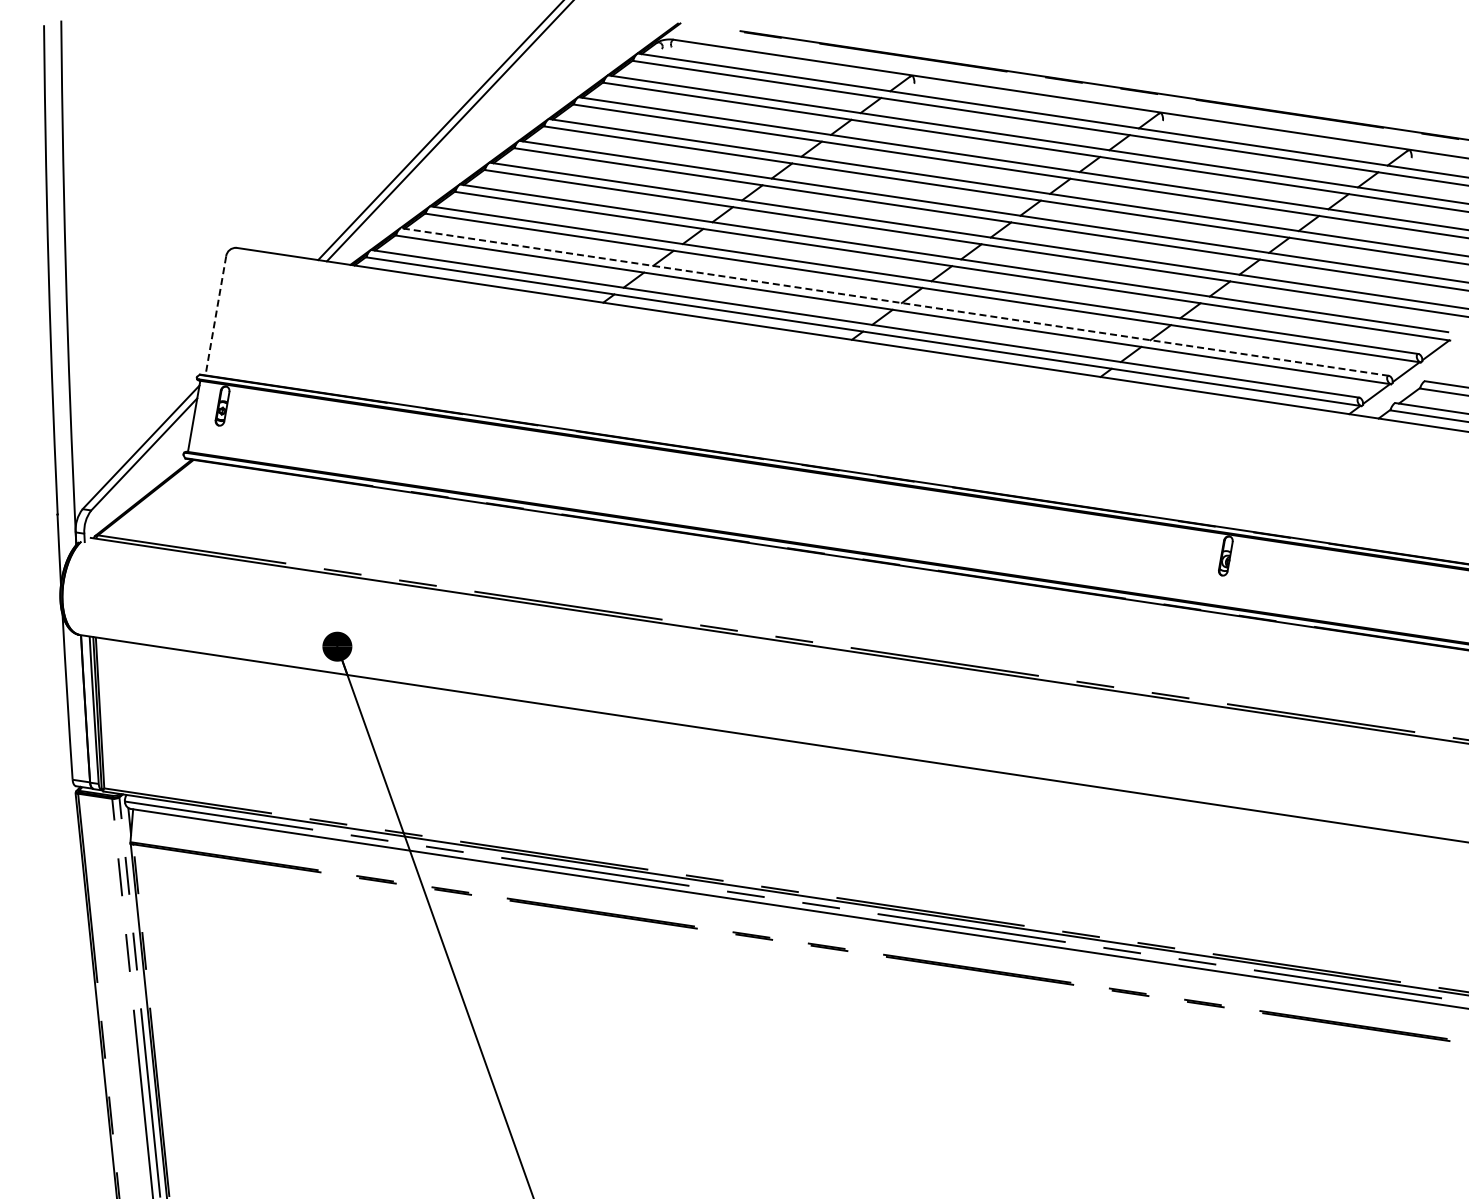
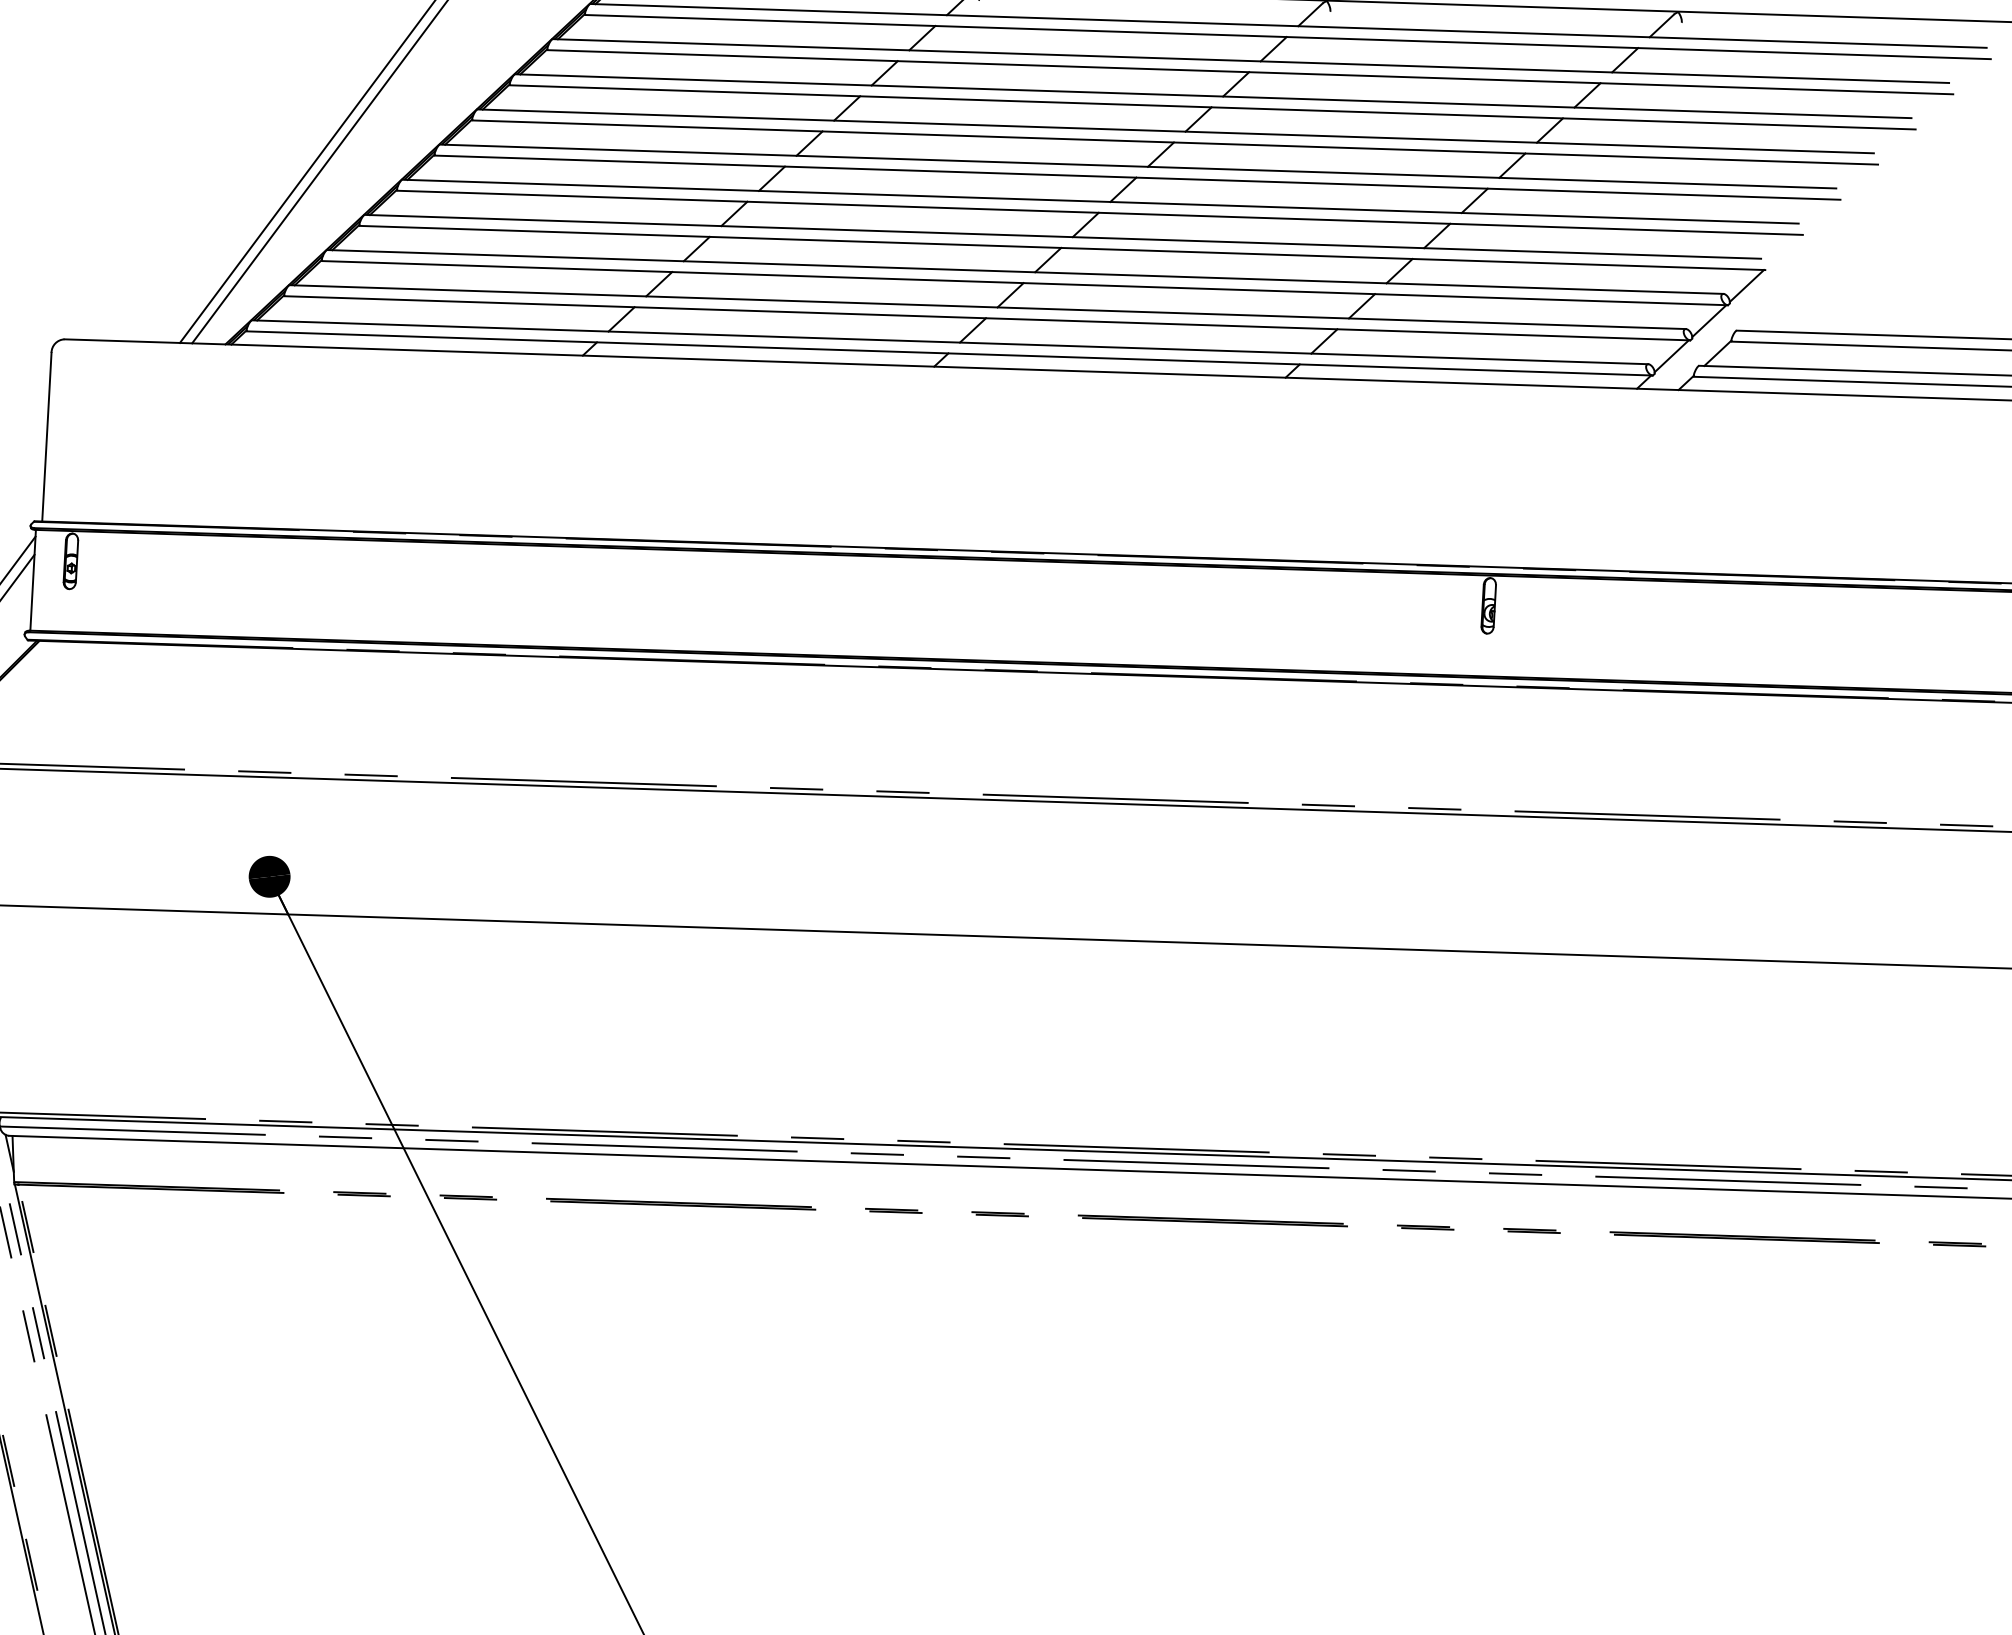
line: (894, 302) -> (987, 307), dashed -> solid
line: (215, 316) -> (46, 438), dashed -> solid

